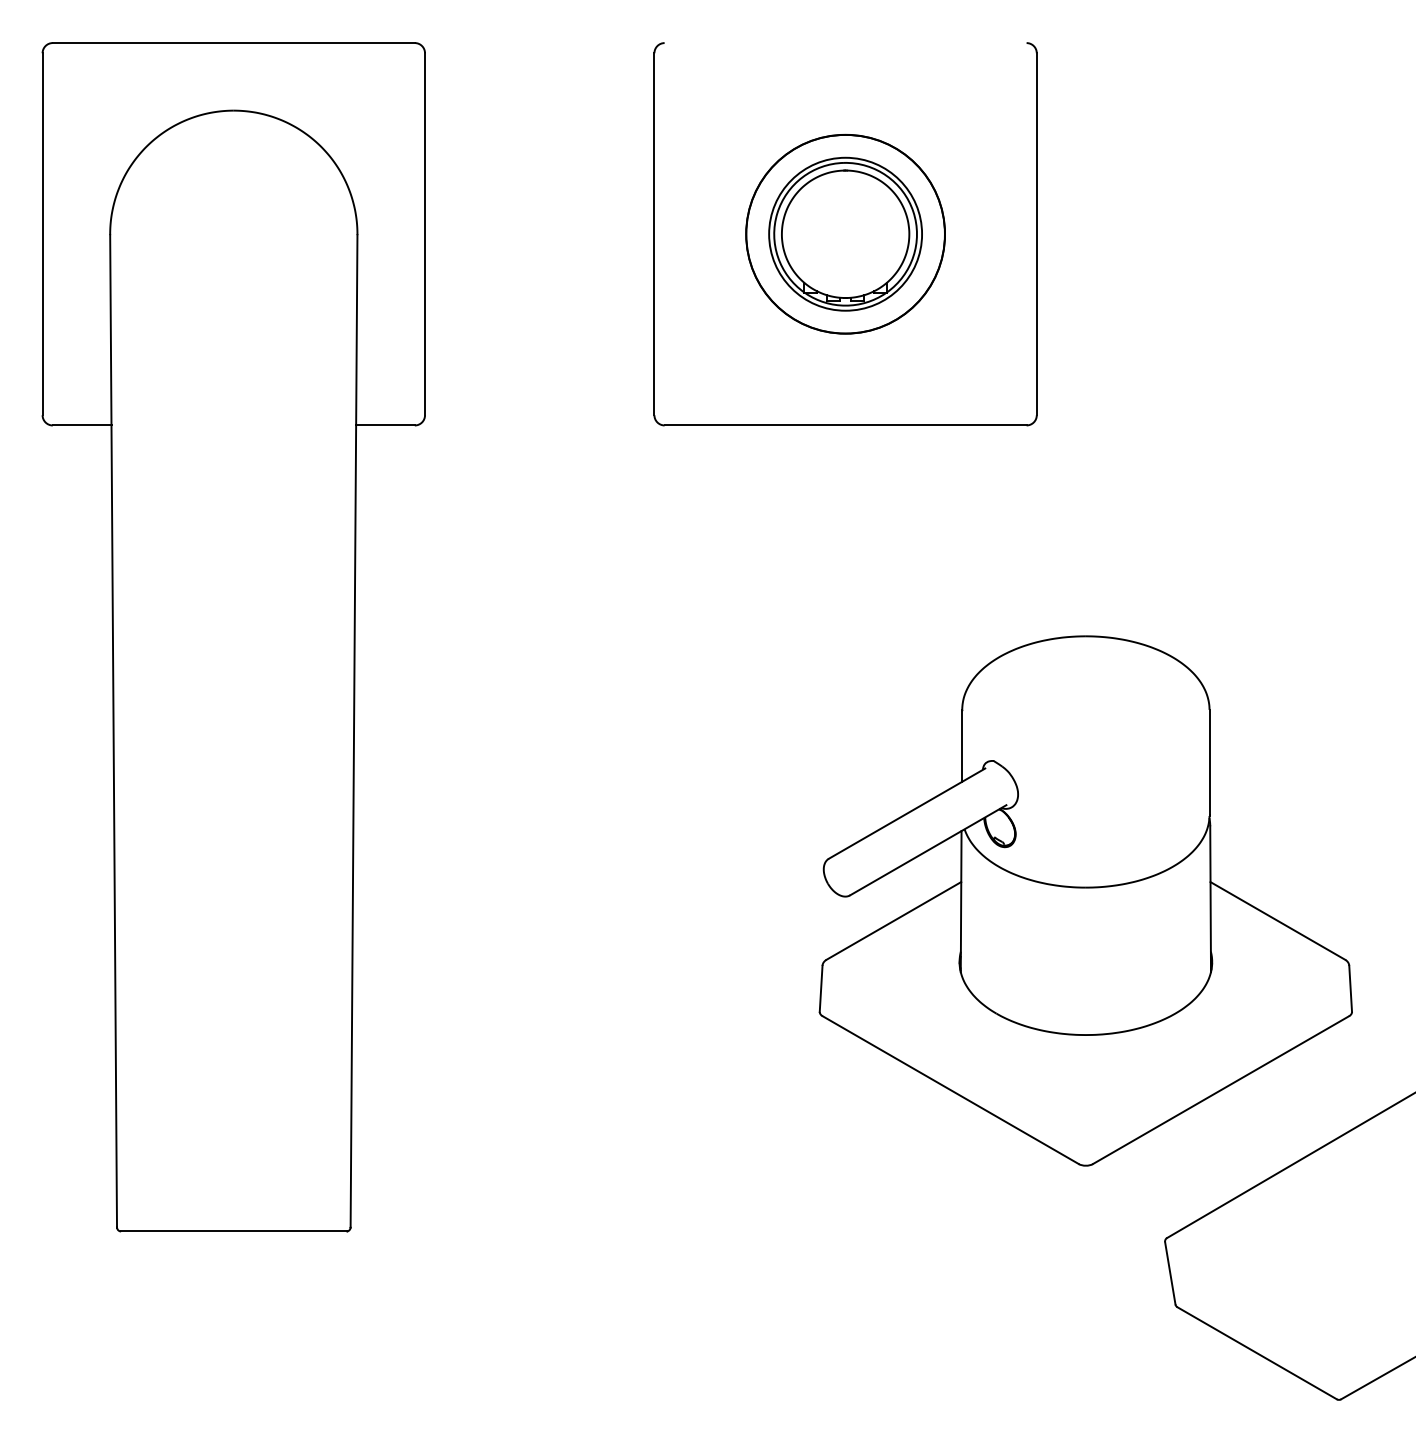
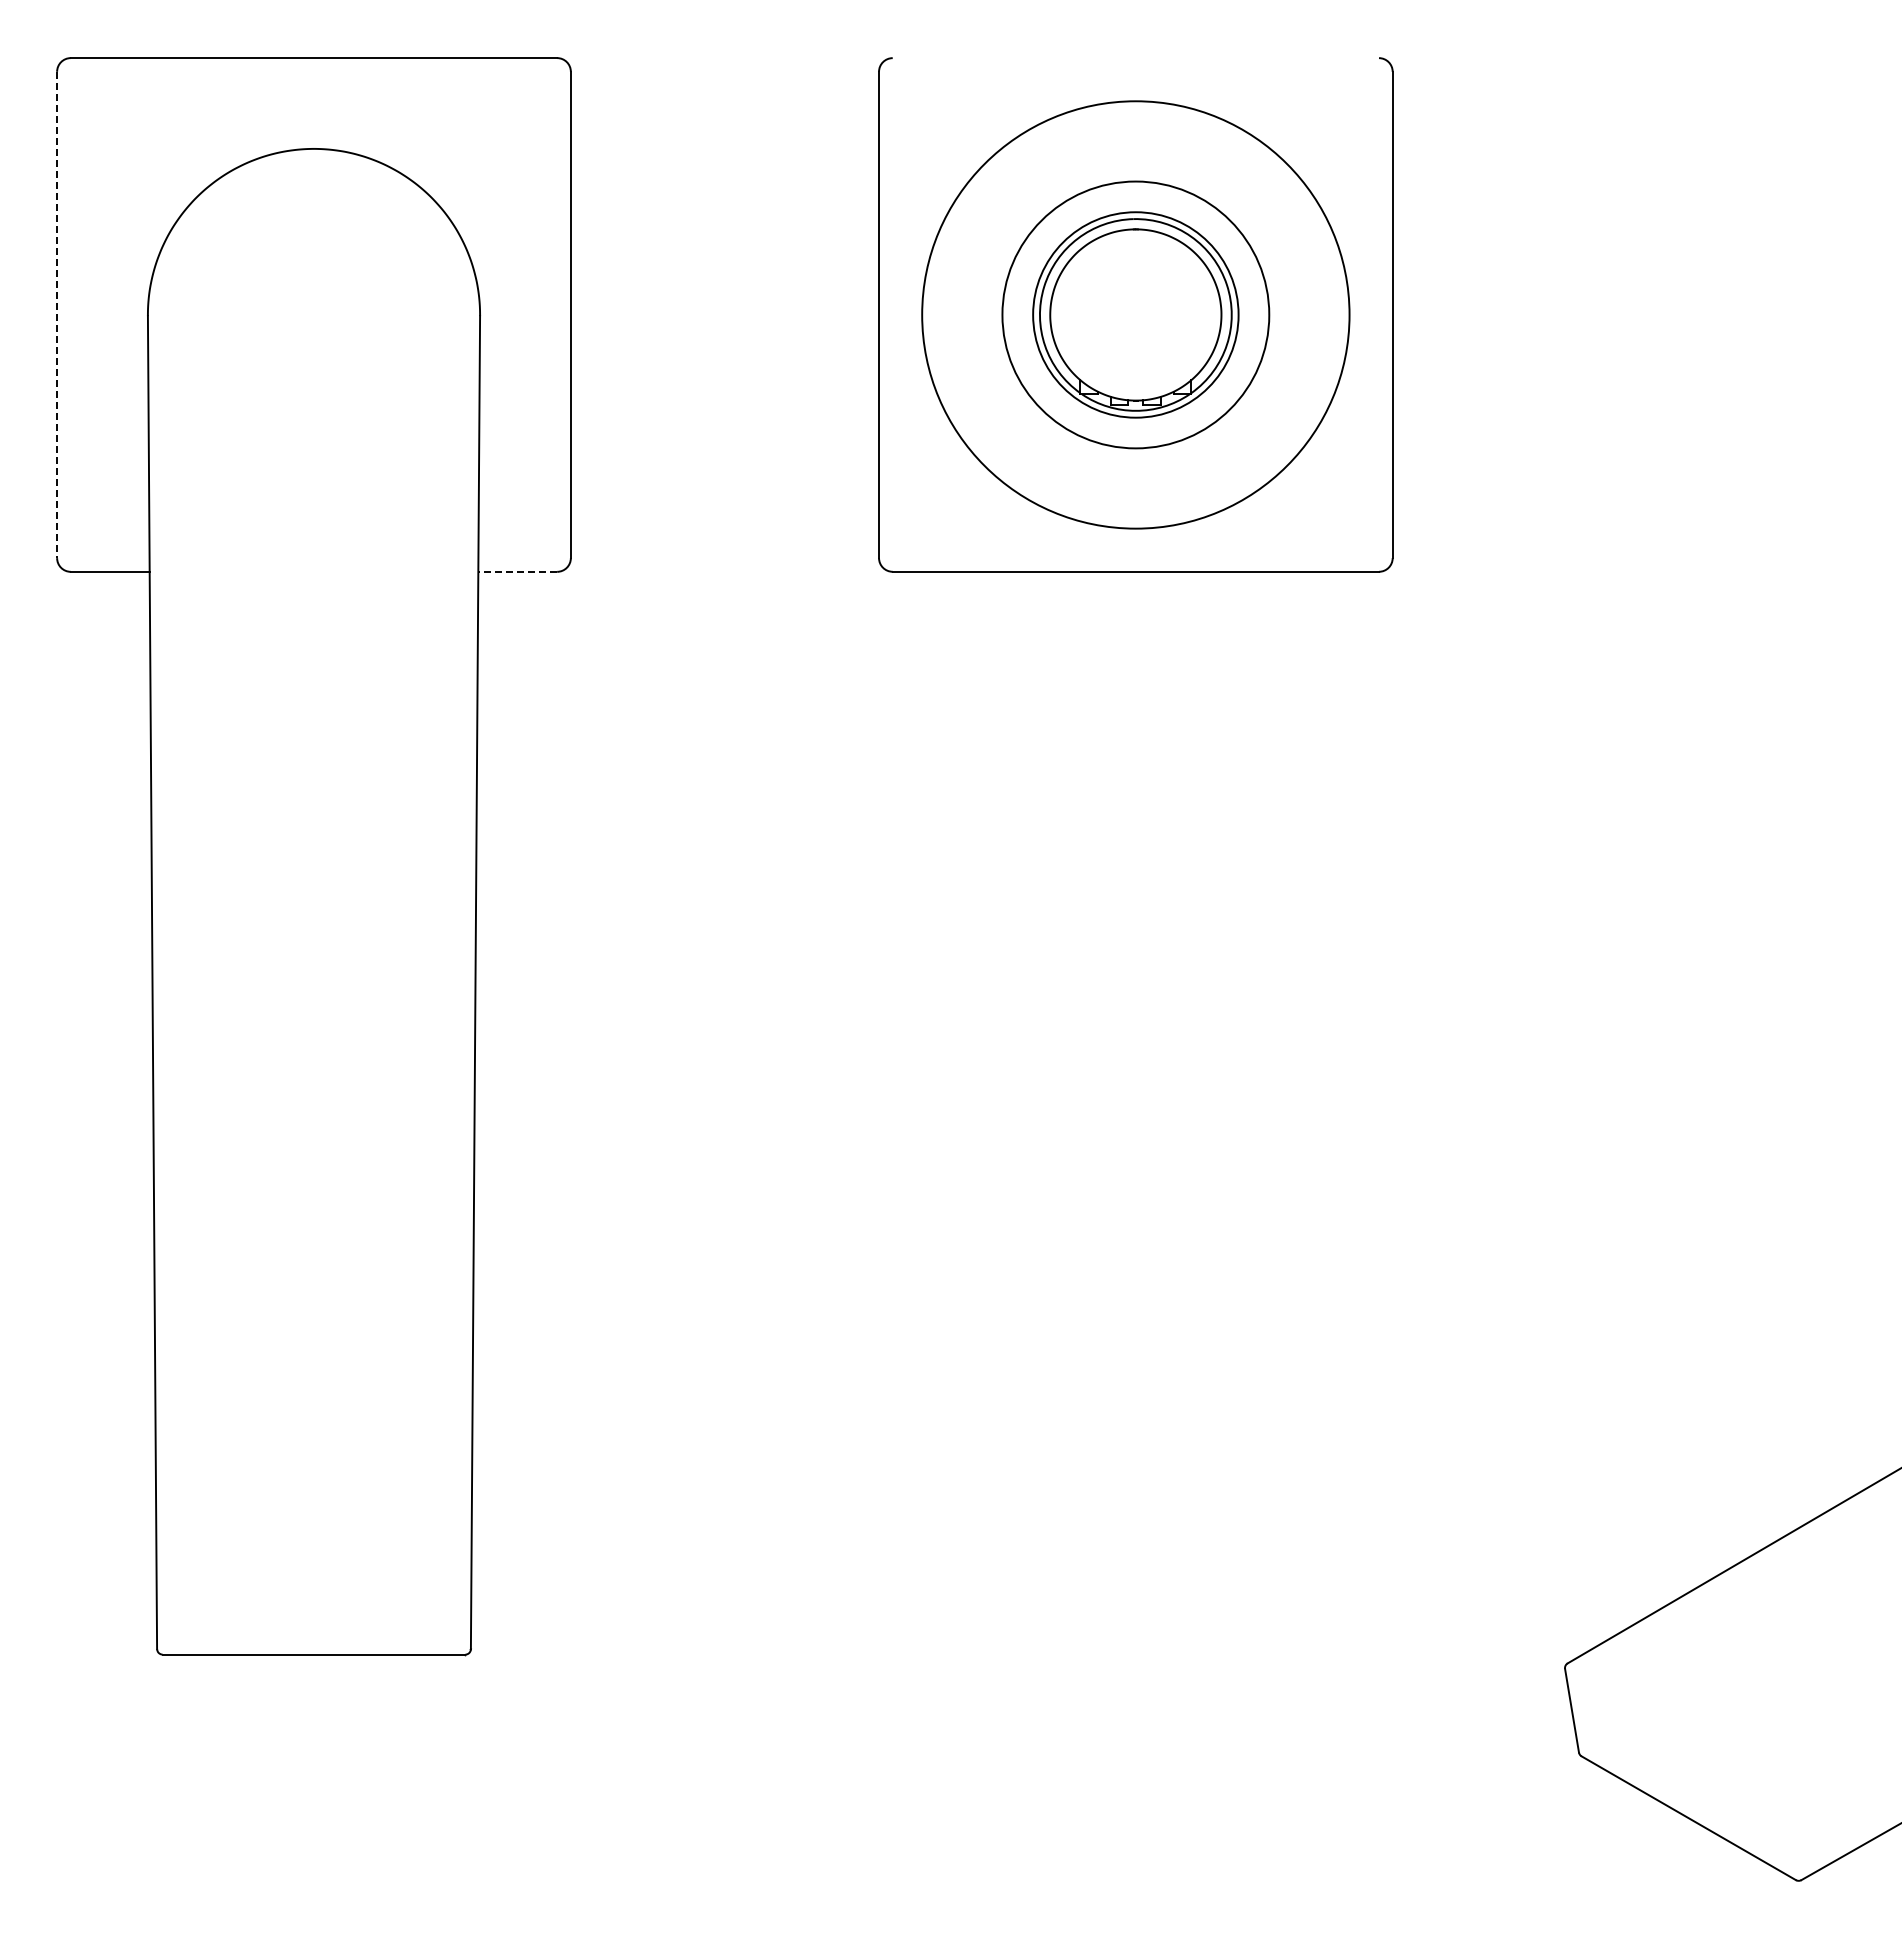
circle: (845, 233) -> (1135, 314), size x1.6
line: (42, 234) -> (57, 315), solid -> dashed
line: (385, 425) -> (517, 571), solid -> dashed
part: (1085, 900) -> (1458, 1210), removed

